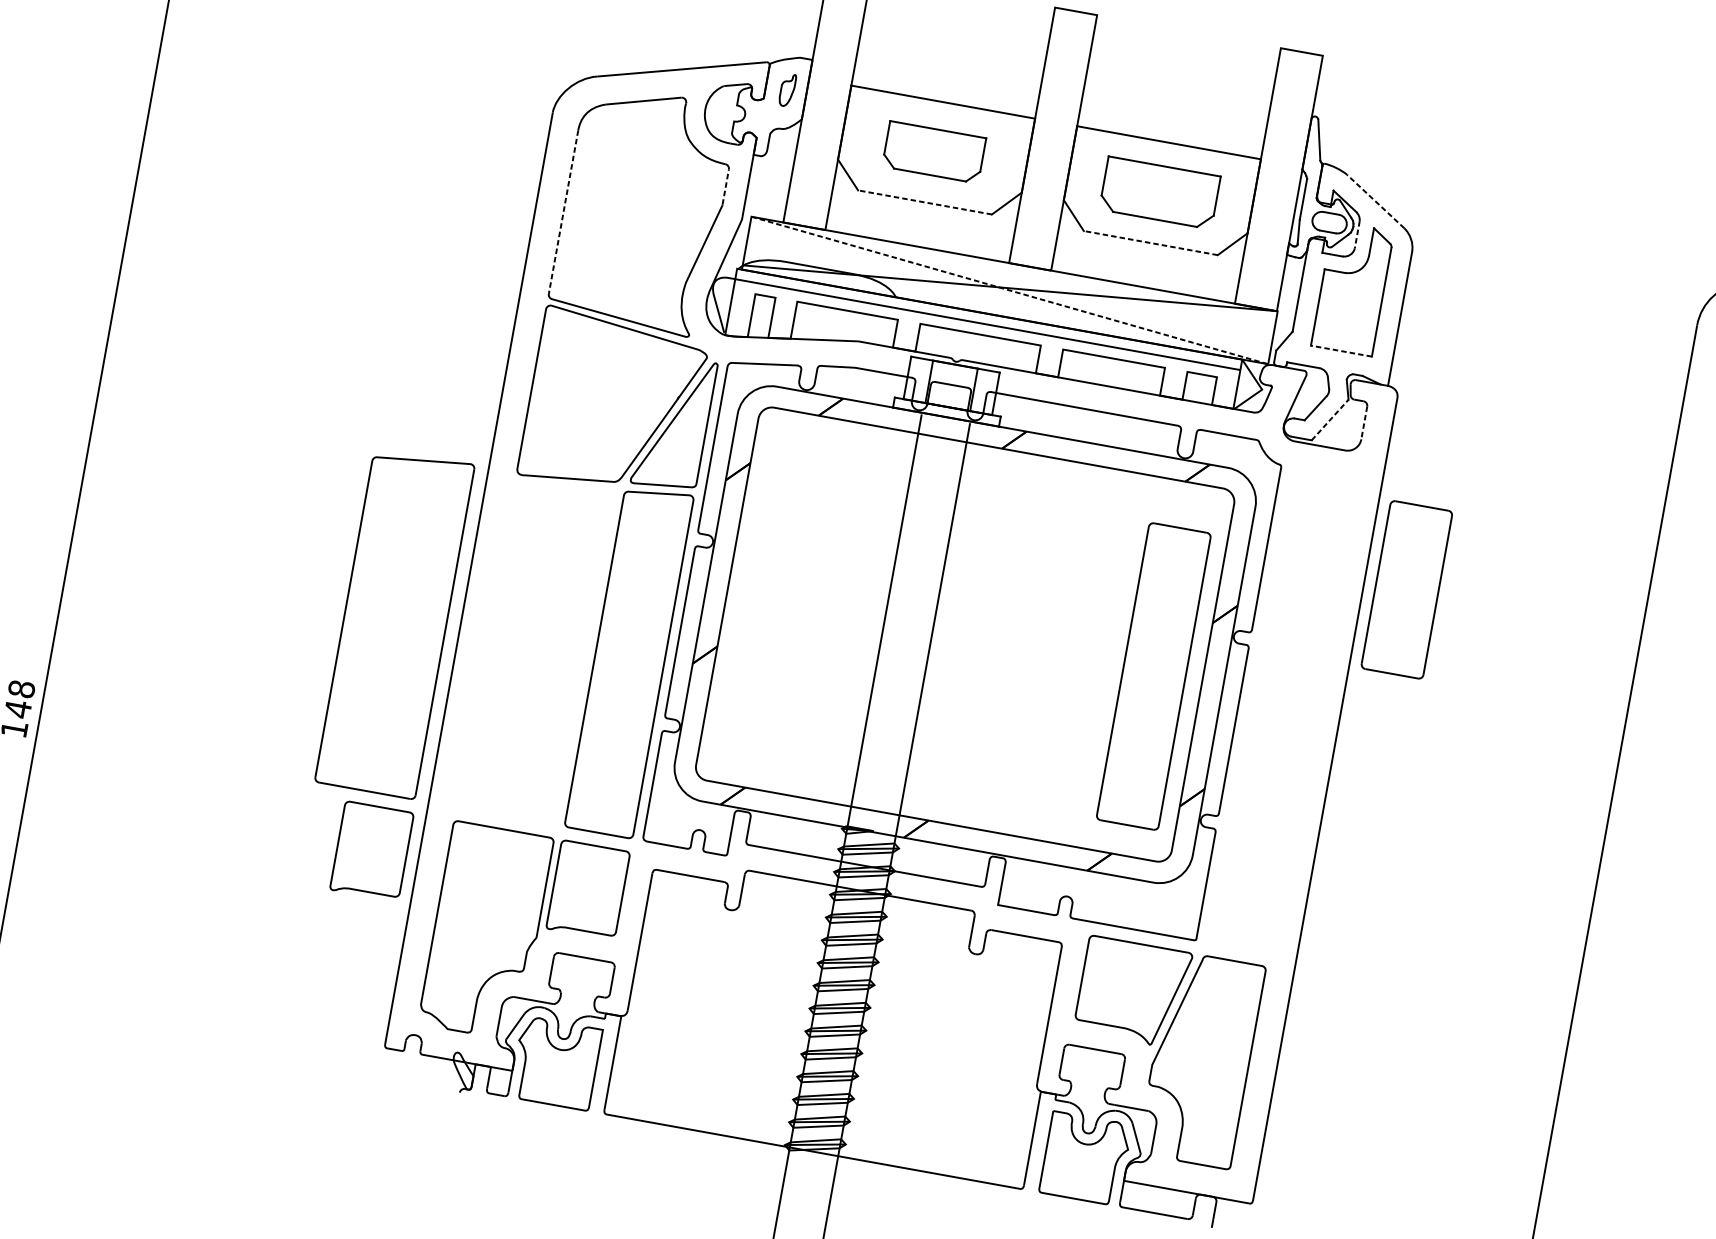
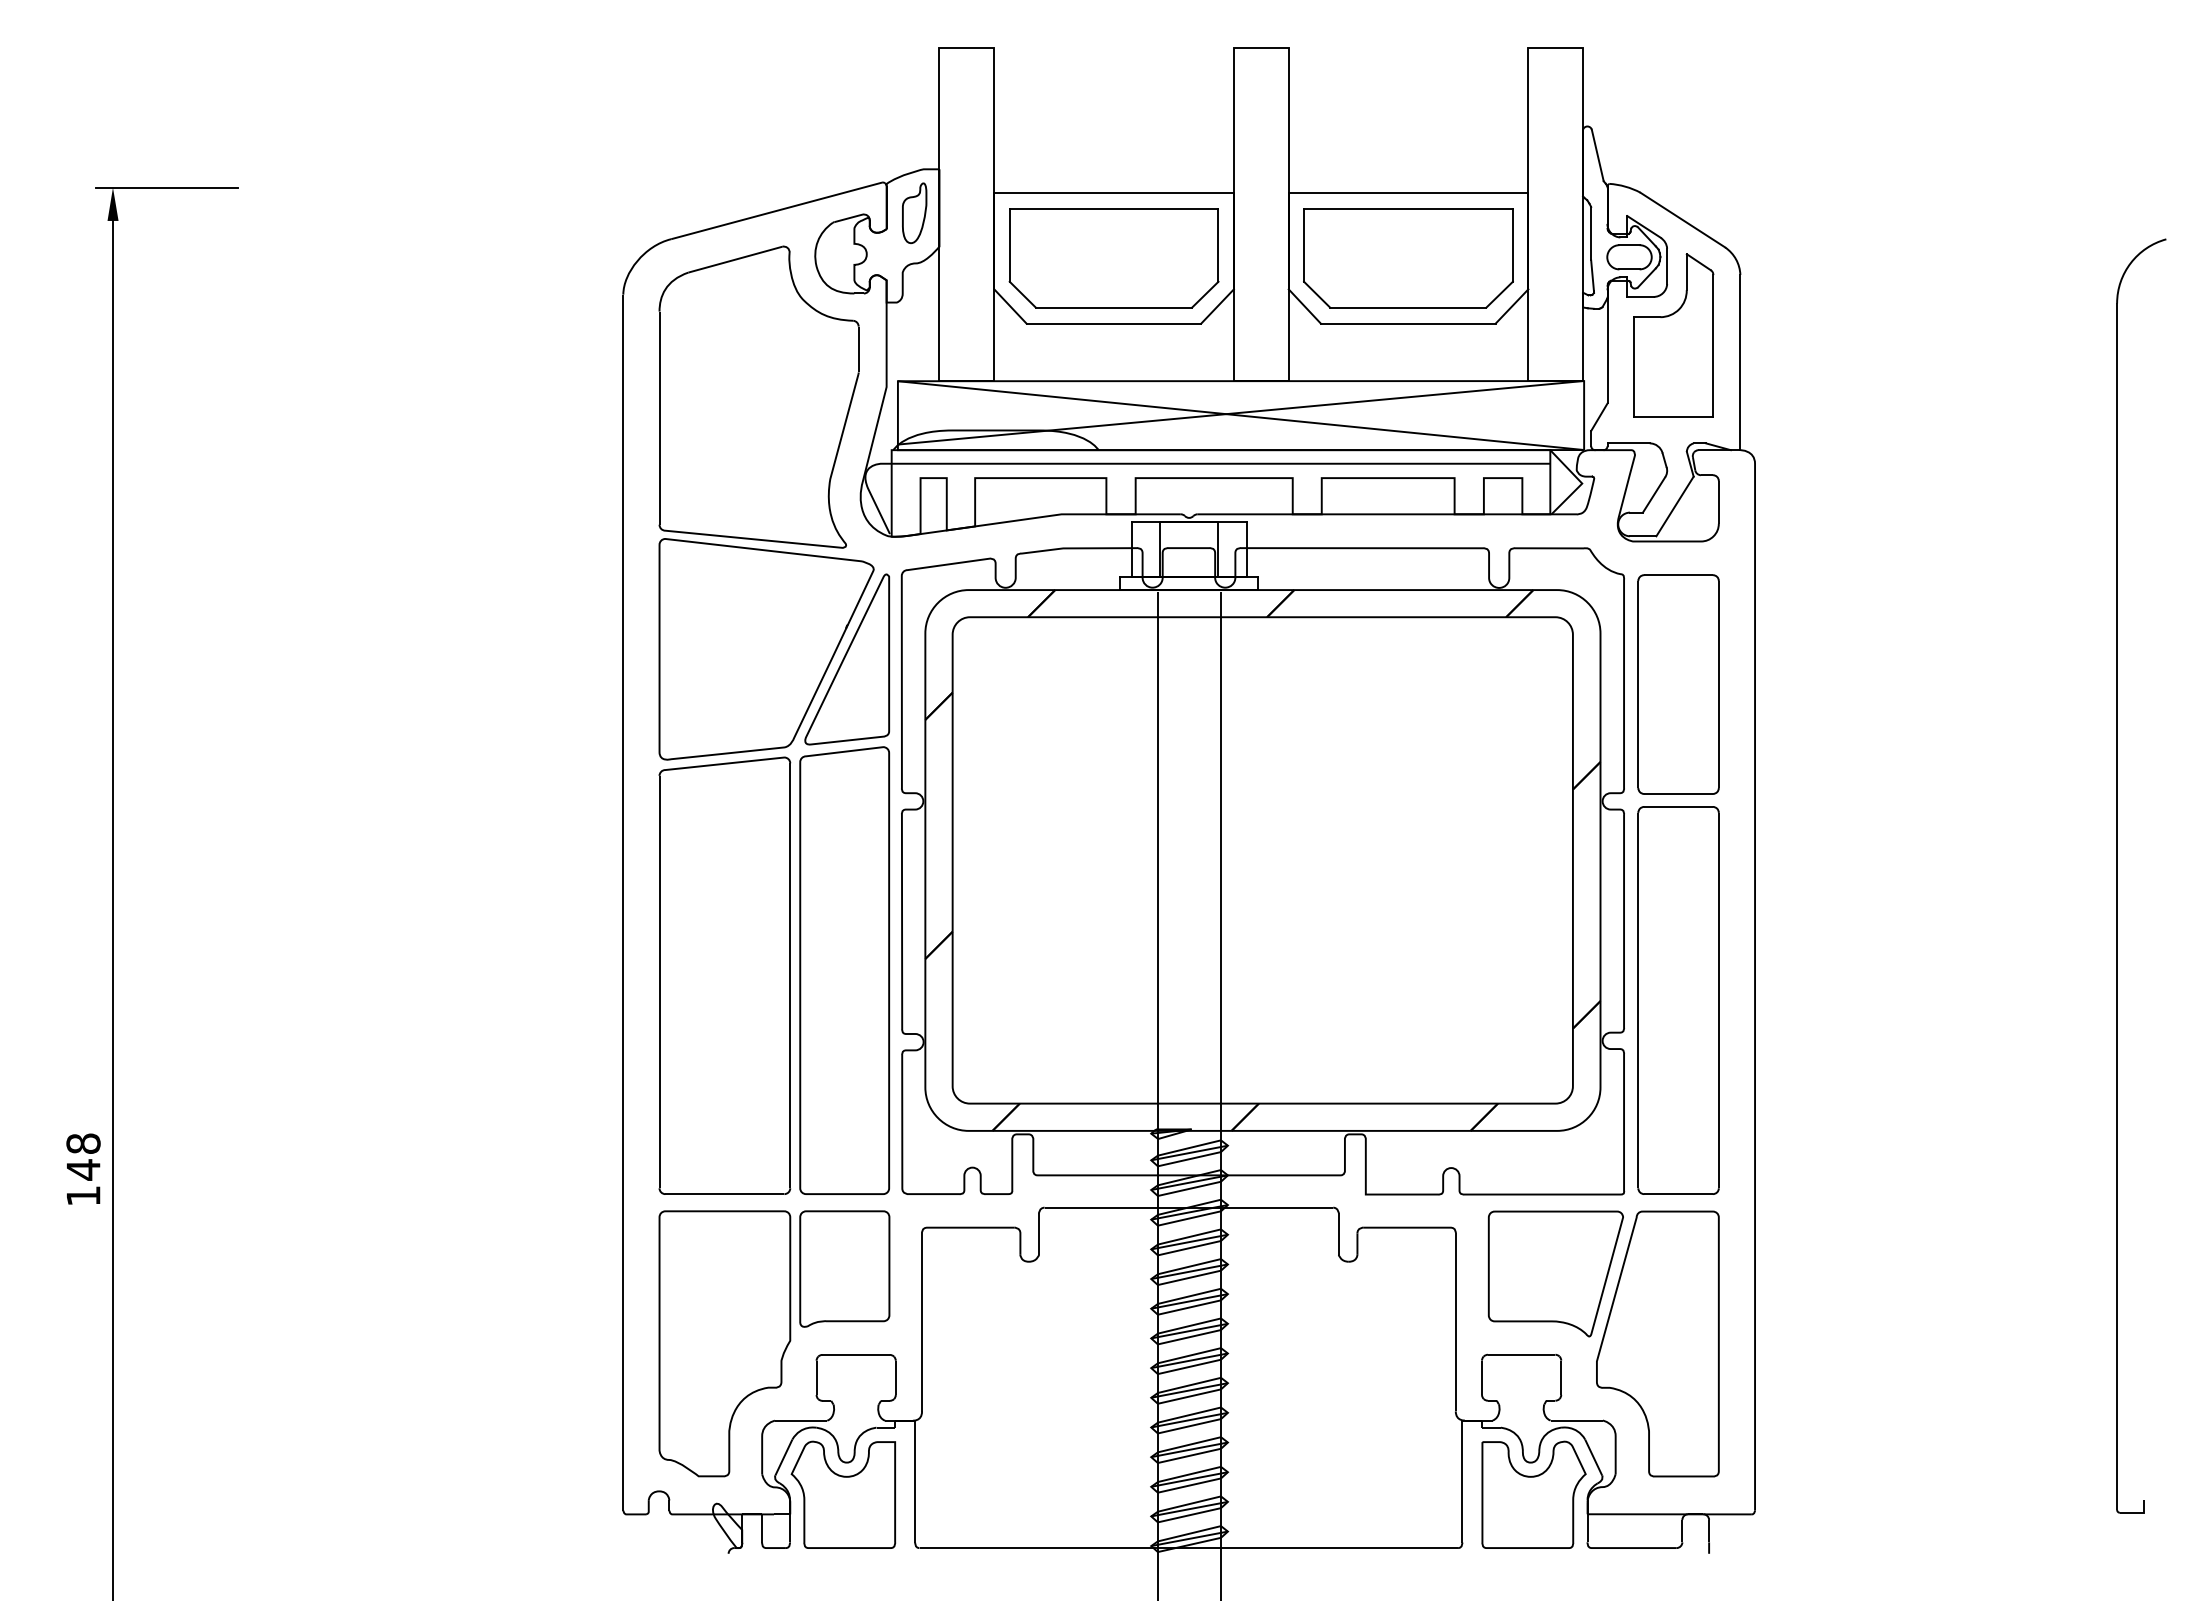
part: (787, 89) -> (914, 212), size x1.43
part: (933, 152) -> (1113, 258), size x1.67
line: (725, 186) -> (858, 349), dashed -> solid
part: (1159, 193) -> (1408, 258), size x1.43
line: (1375, 200) -> (1682, 219), dashed -> solid
line: (924, 202) -> (1113, 323), dashed -> solid
line: (563, 212) -> (659, 418), dashed -> solid
line: (1357, 234) -> (1667, 266), dashed -> solid
line: (1150, 242) -> (1407, 323), dashed -> solid
line: (1010, 290) -> (1241, 415), dashed -> solid
line: (1341, 350) -> (1673, 416), dashed -> solid
line: (1330, 420) -> (1675, 506), dashed -> solid
line: (1364, 422) -> (1718, 502), dashed -> solid
part: (1406, 589) -> (1678, 684), moved
part: (394, 623) -> (724, 975), moved
part: (1153, 676) -> (1678, 1000), moved
part: (371, 850) -> (562, 1268), removed

